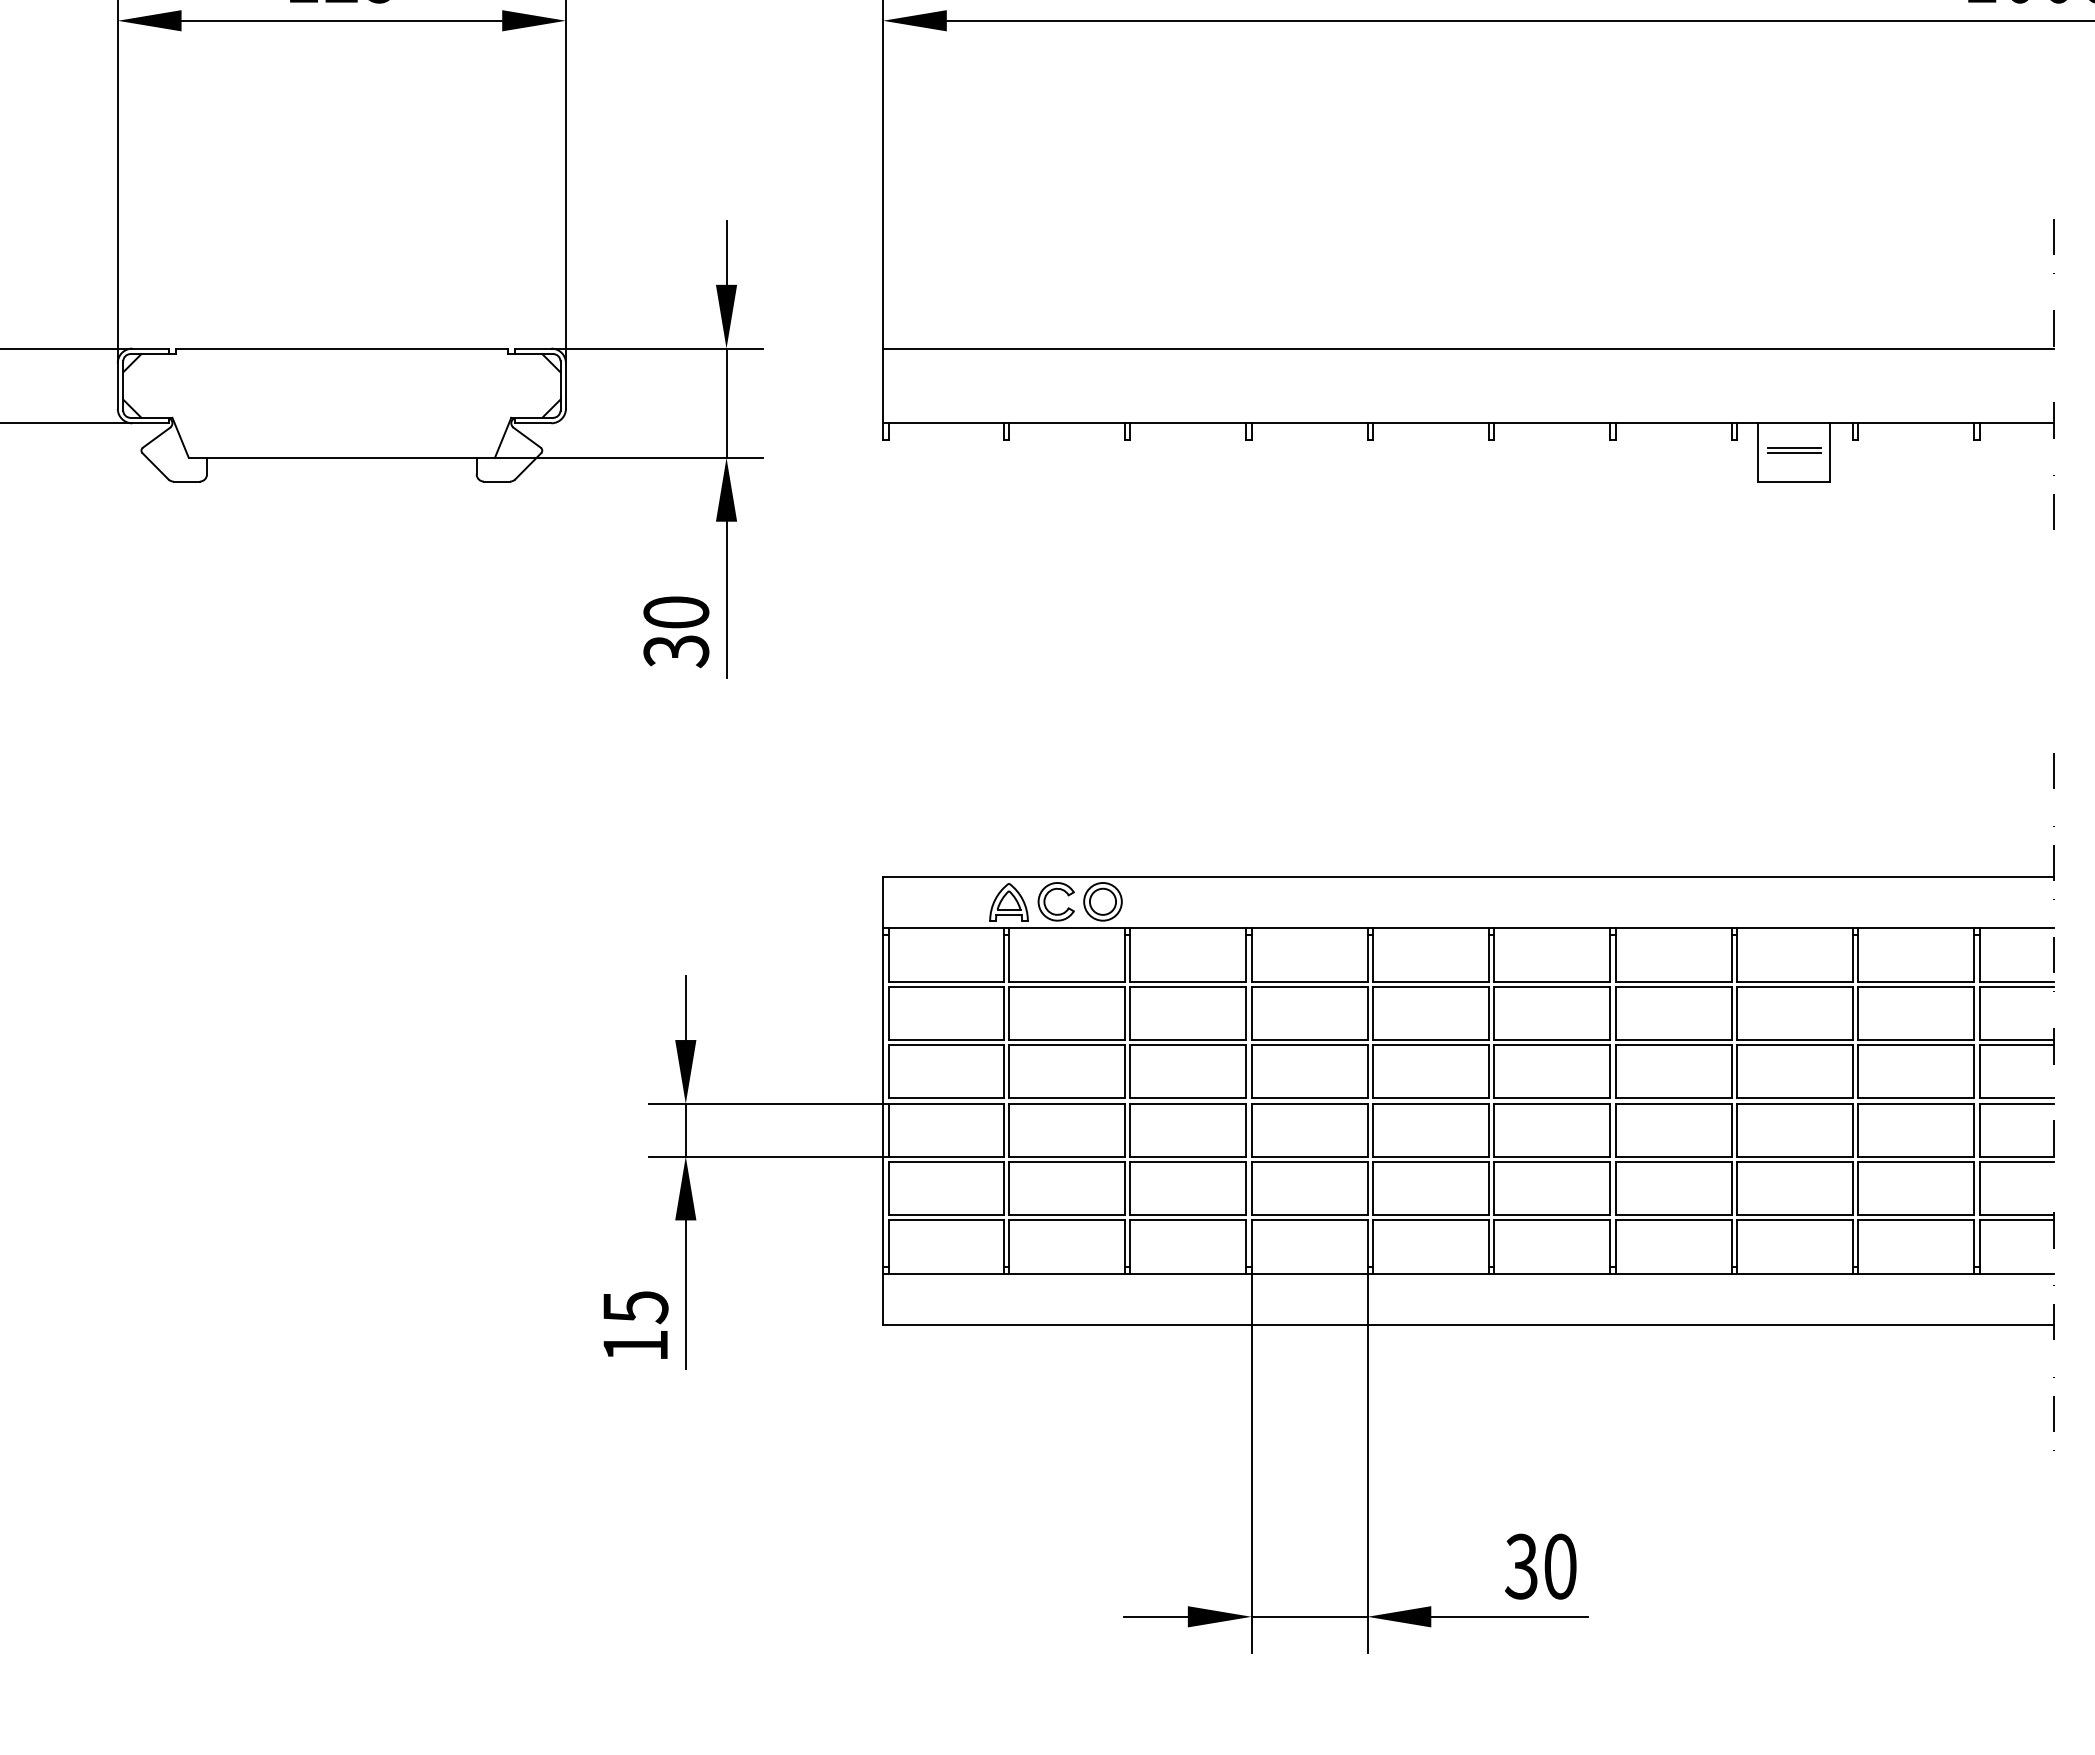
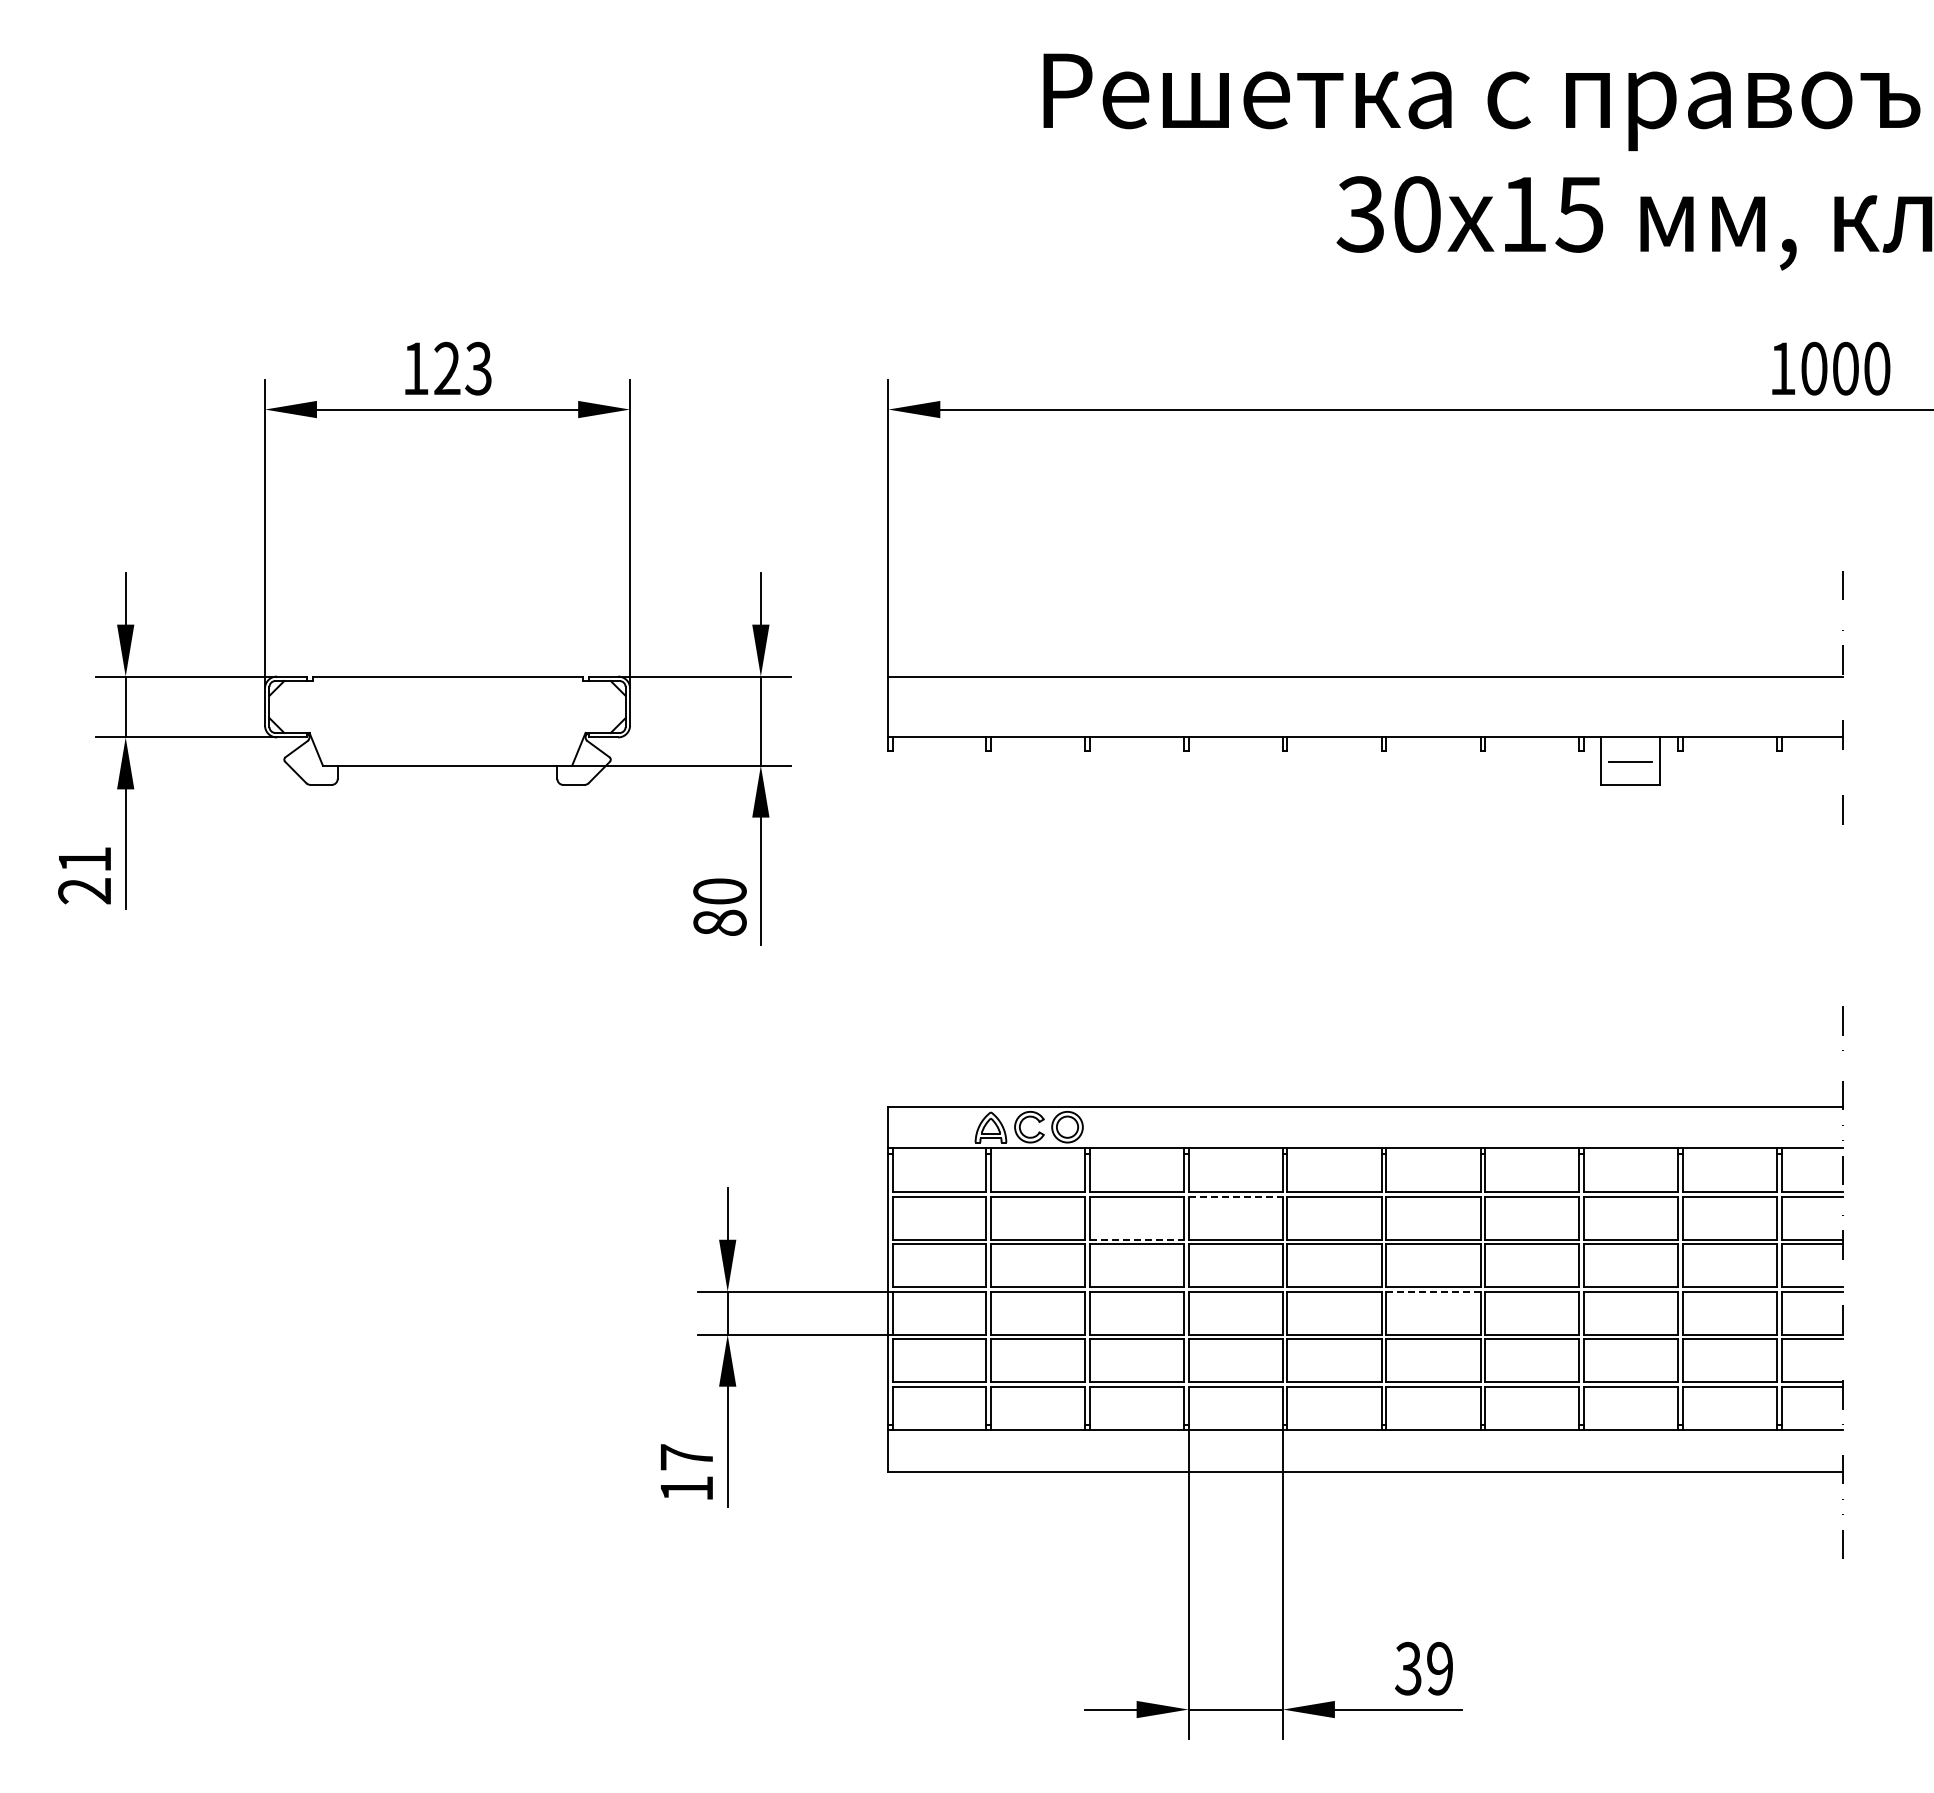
line: (1794, 447) -> (1630, 757), removed
text: (675, 650) -> (719, 922), 30 -> 80
line: (1310, 986) -> (1236, 1196), solid -> dashed
line: (1188, 1039) -> (1137, 1239), solid -> dashed
line: (1552, 1103) -> (1433, 1291), solid -> dashed
text: (636, 1307) -> (687, 1457), 15 -> 17
text: (1560, 1566) -> (1440, 1668), 30 -> 39

